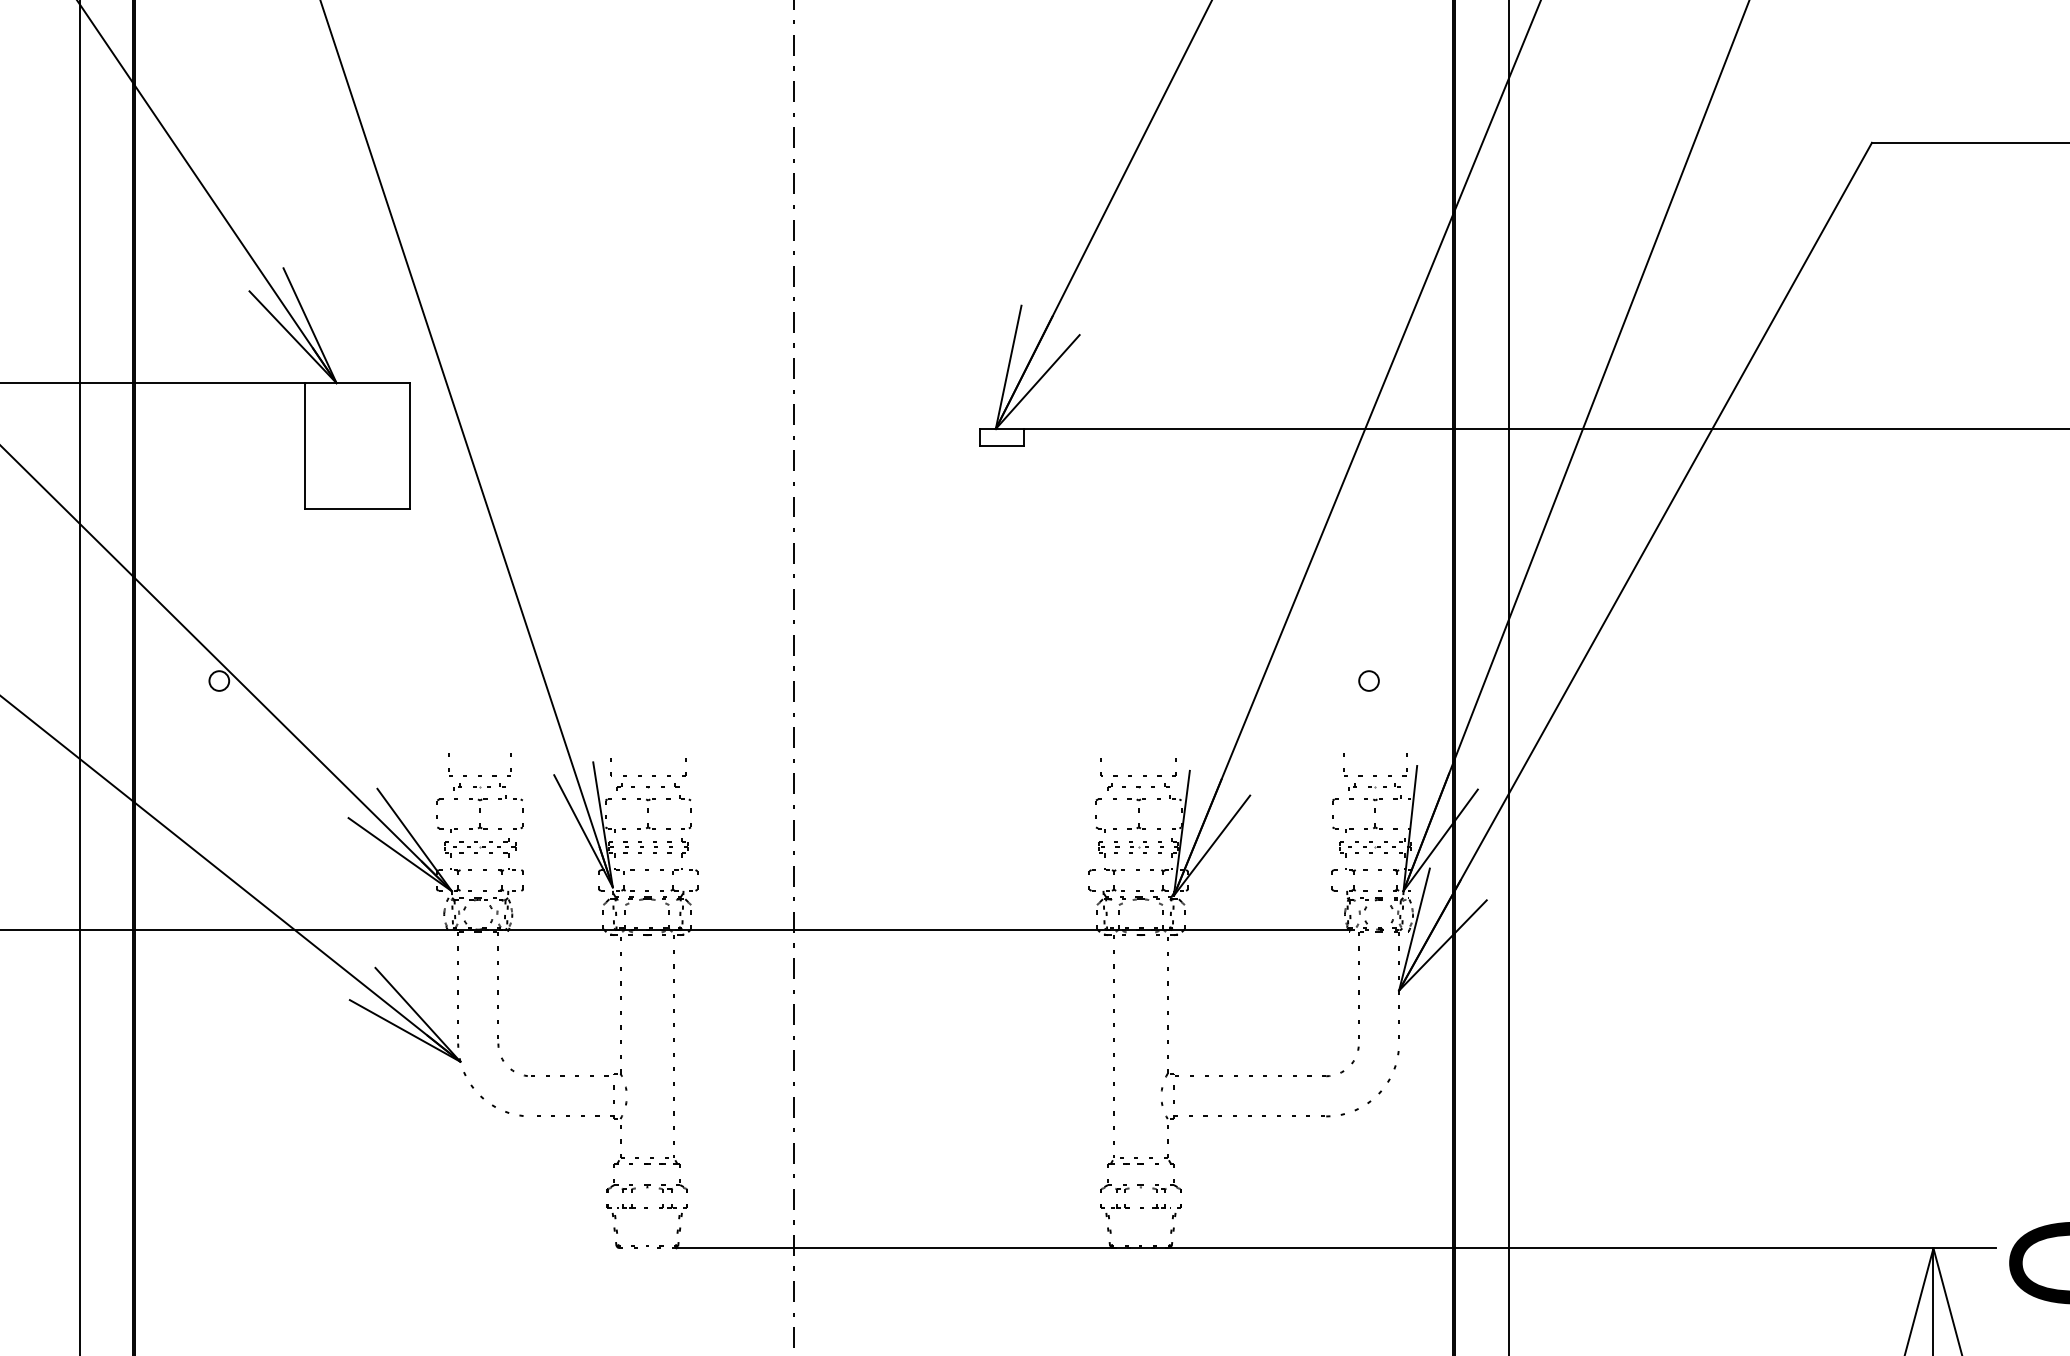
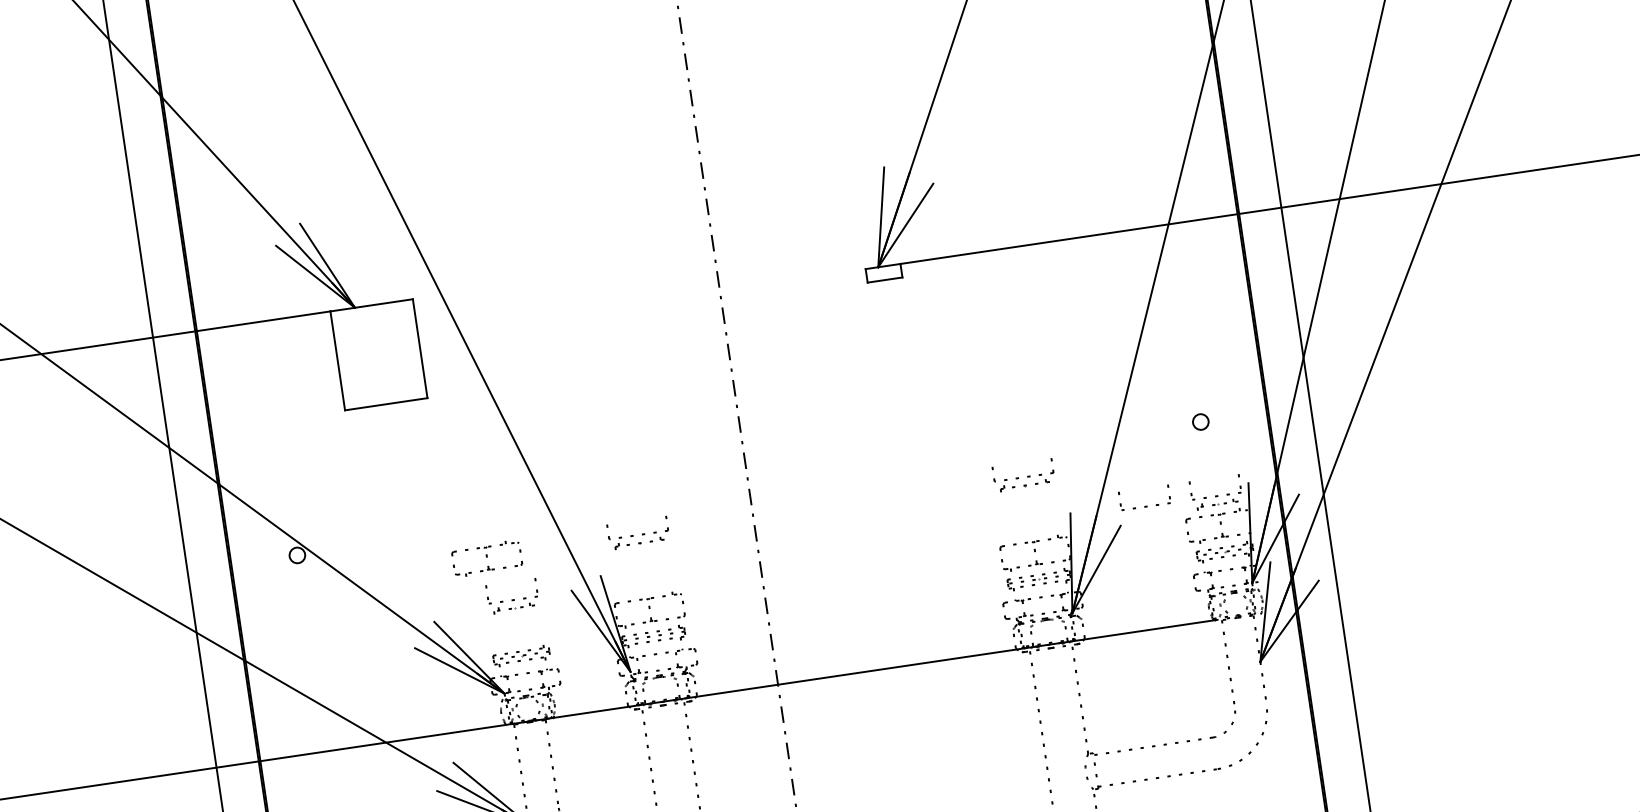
part: (648, 774) -> (638, 533), moved
part: (1138, 774) -> (1023, 475), moved
part: (1285, 775) -> (1146, 505), added
part: (479, 813) -> (486, 558), moved

